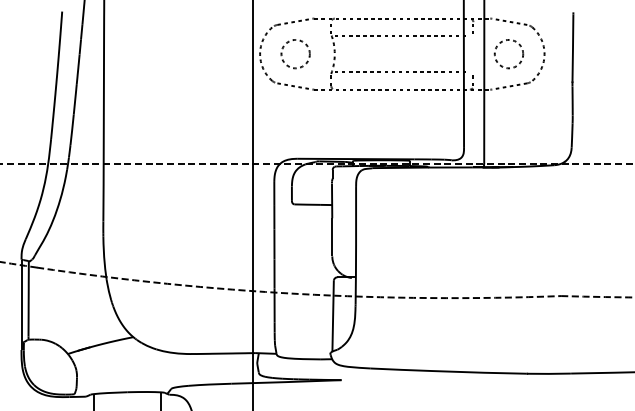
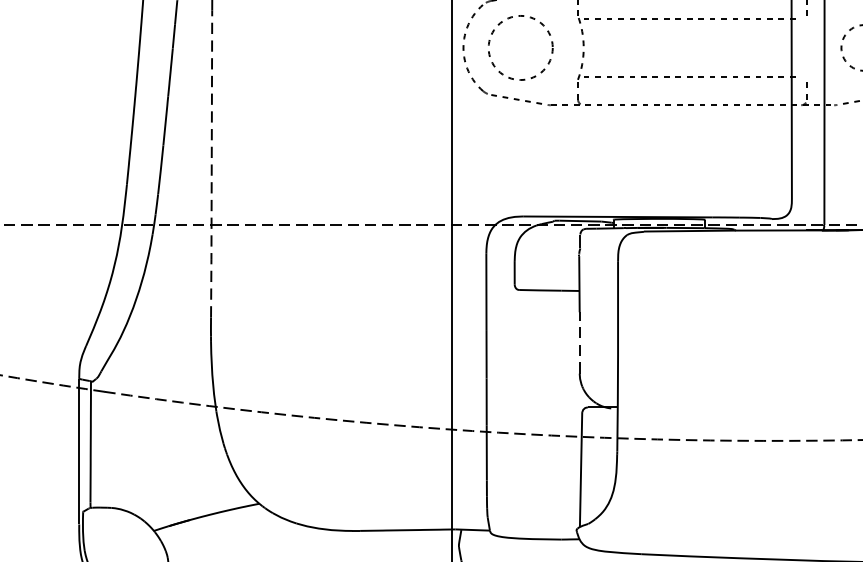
circle: (295, 53) -> (520, 46), size x1.4
line: (103, 127) -> (211, 166), solid -> dashed
line: (332, 237) -> (580, 343), solid -> dashed

